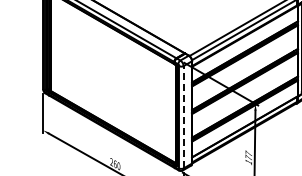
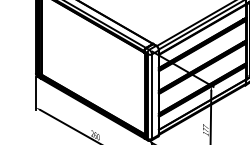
line: (183, 116) -> (151, 96), dashed -> solid

